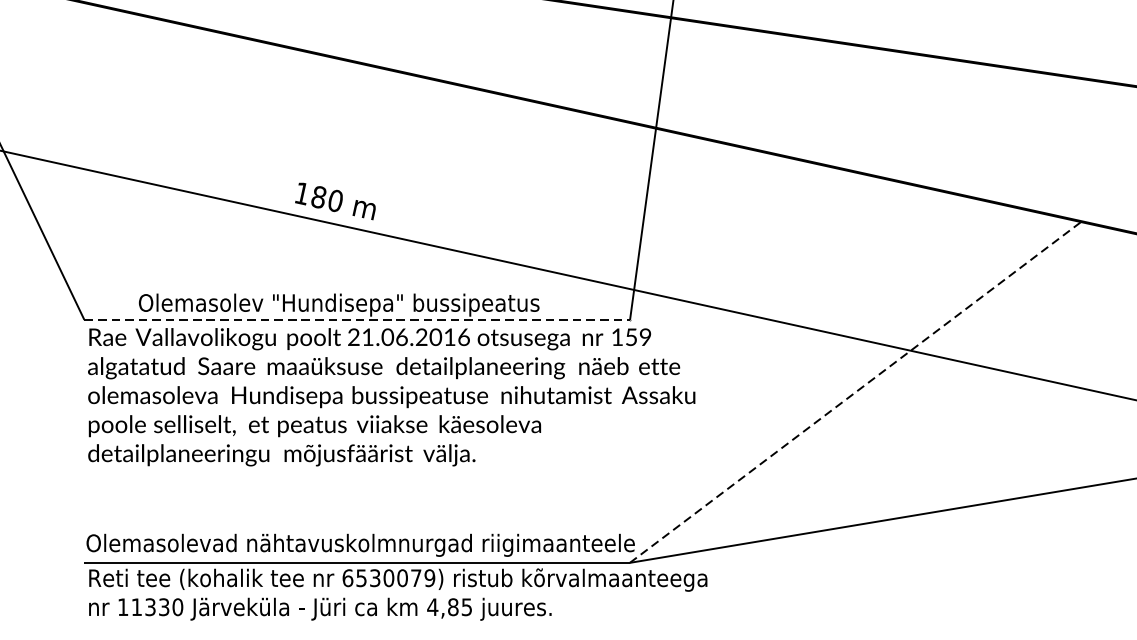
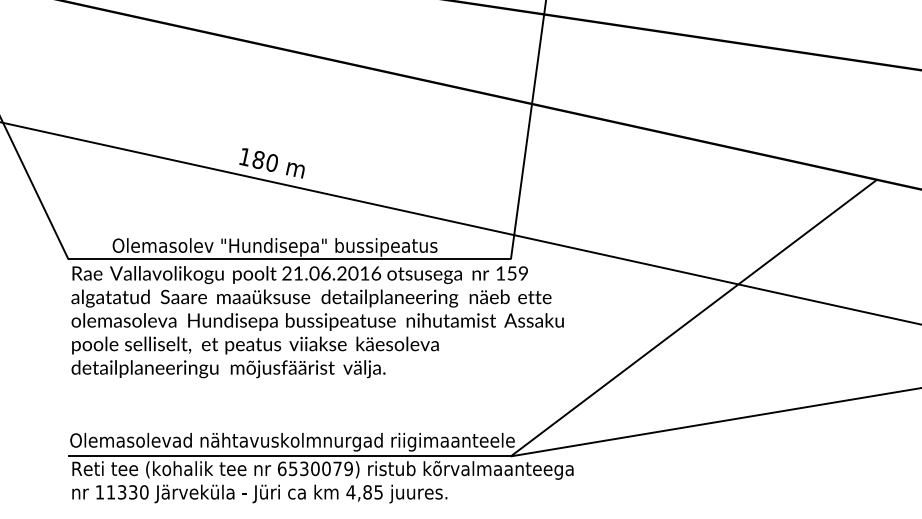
line: (358, 320) -> (290, 259), dashed -> solid
line: (856, 391) -> (694, 317), dashed -> solid

